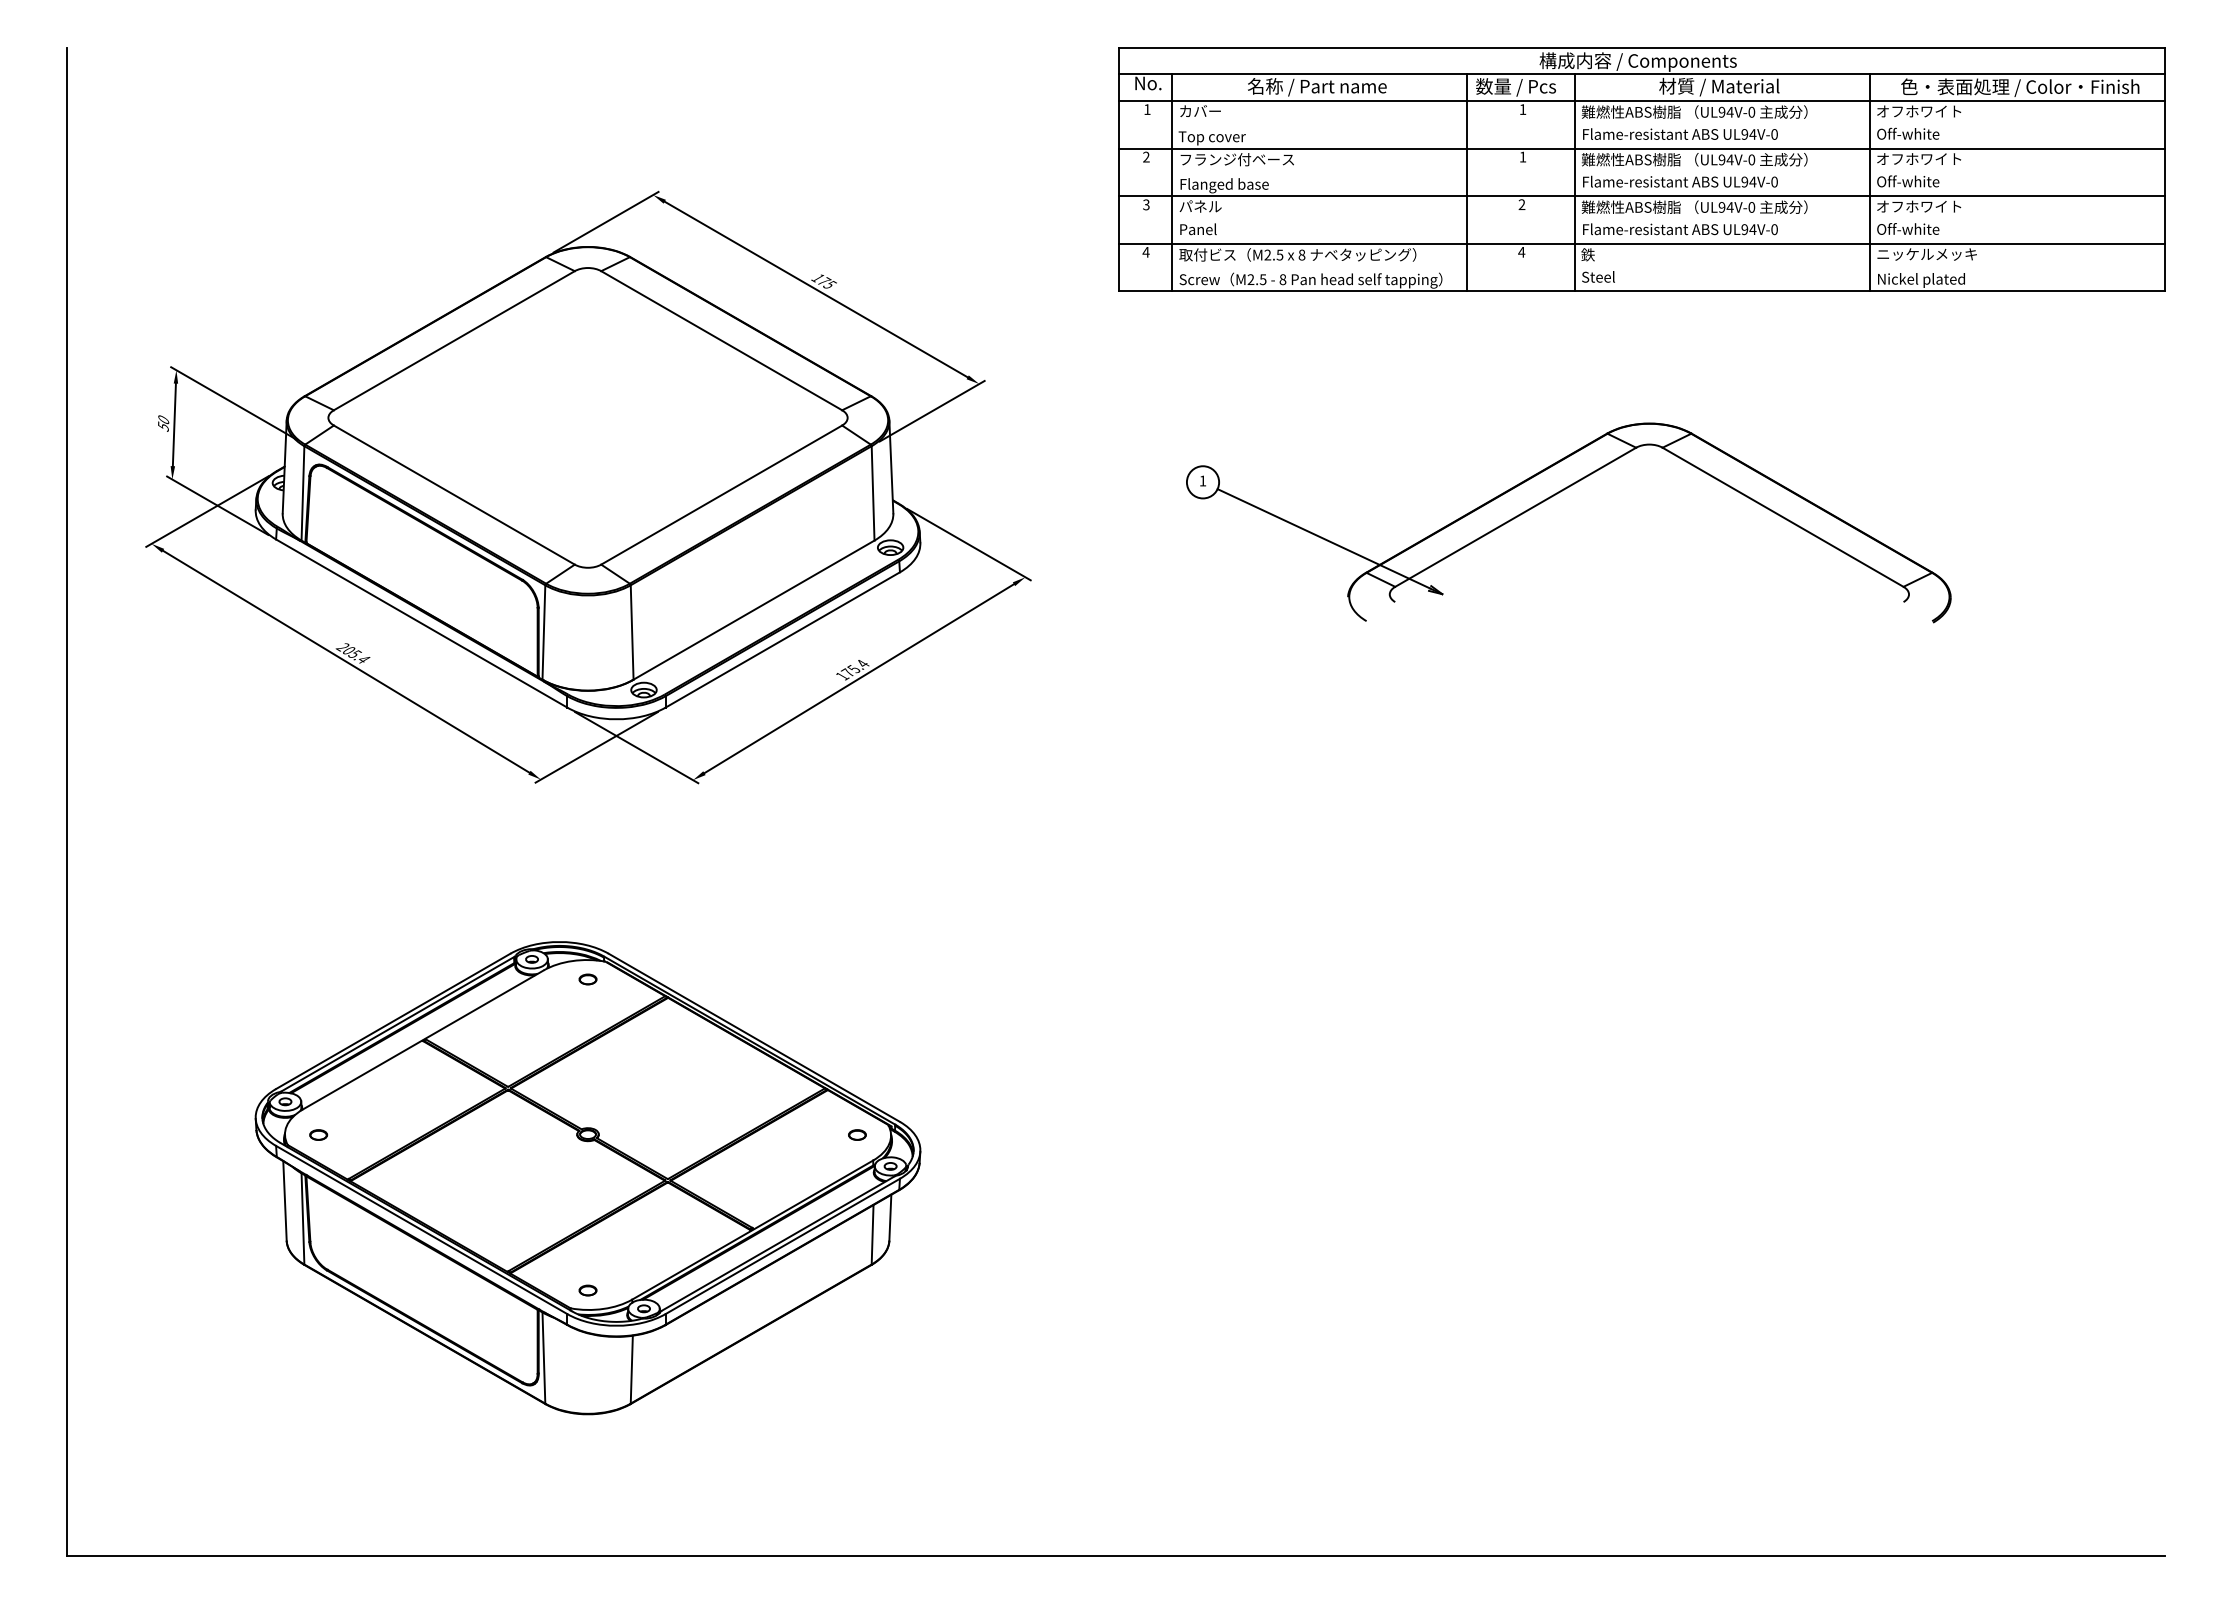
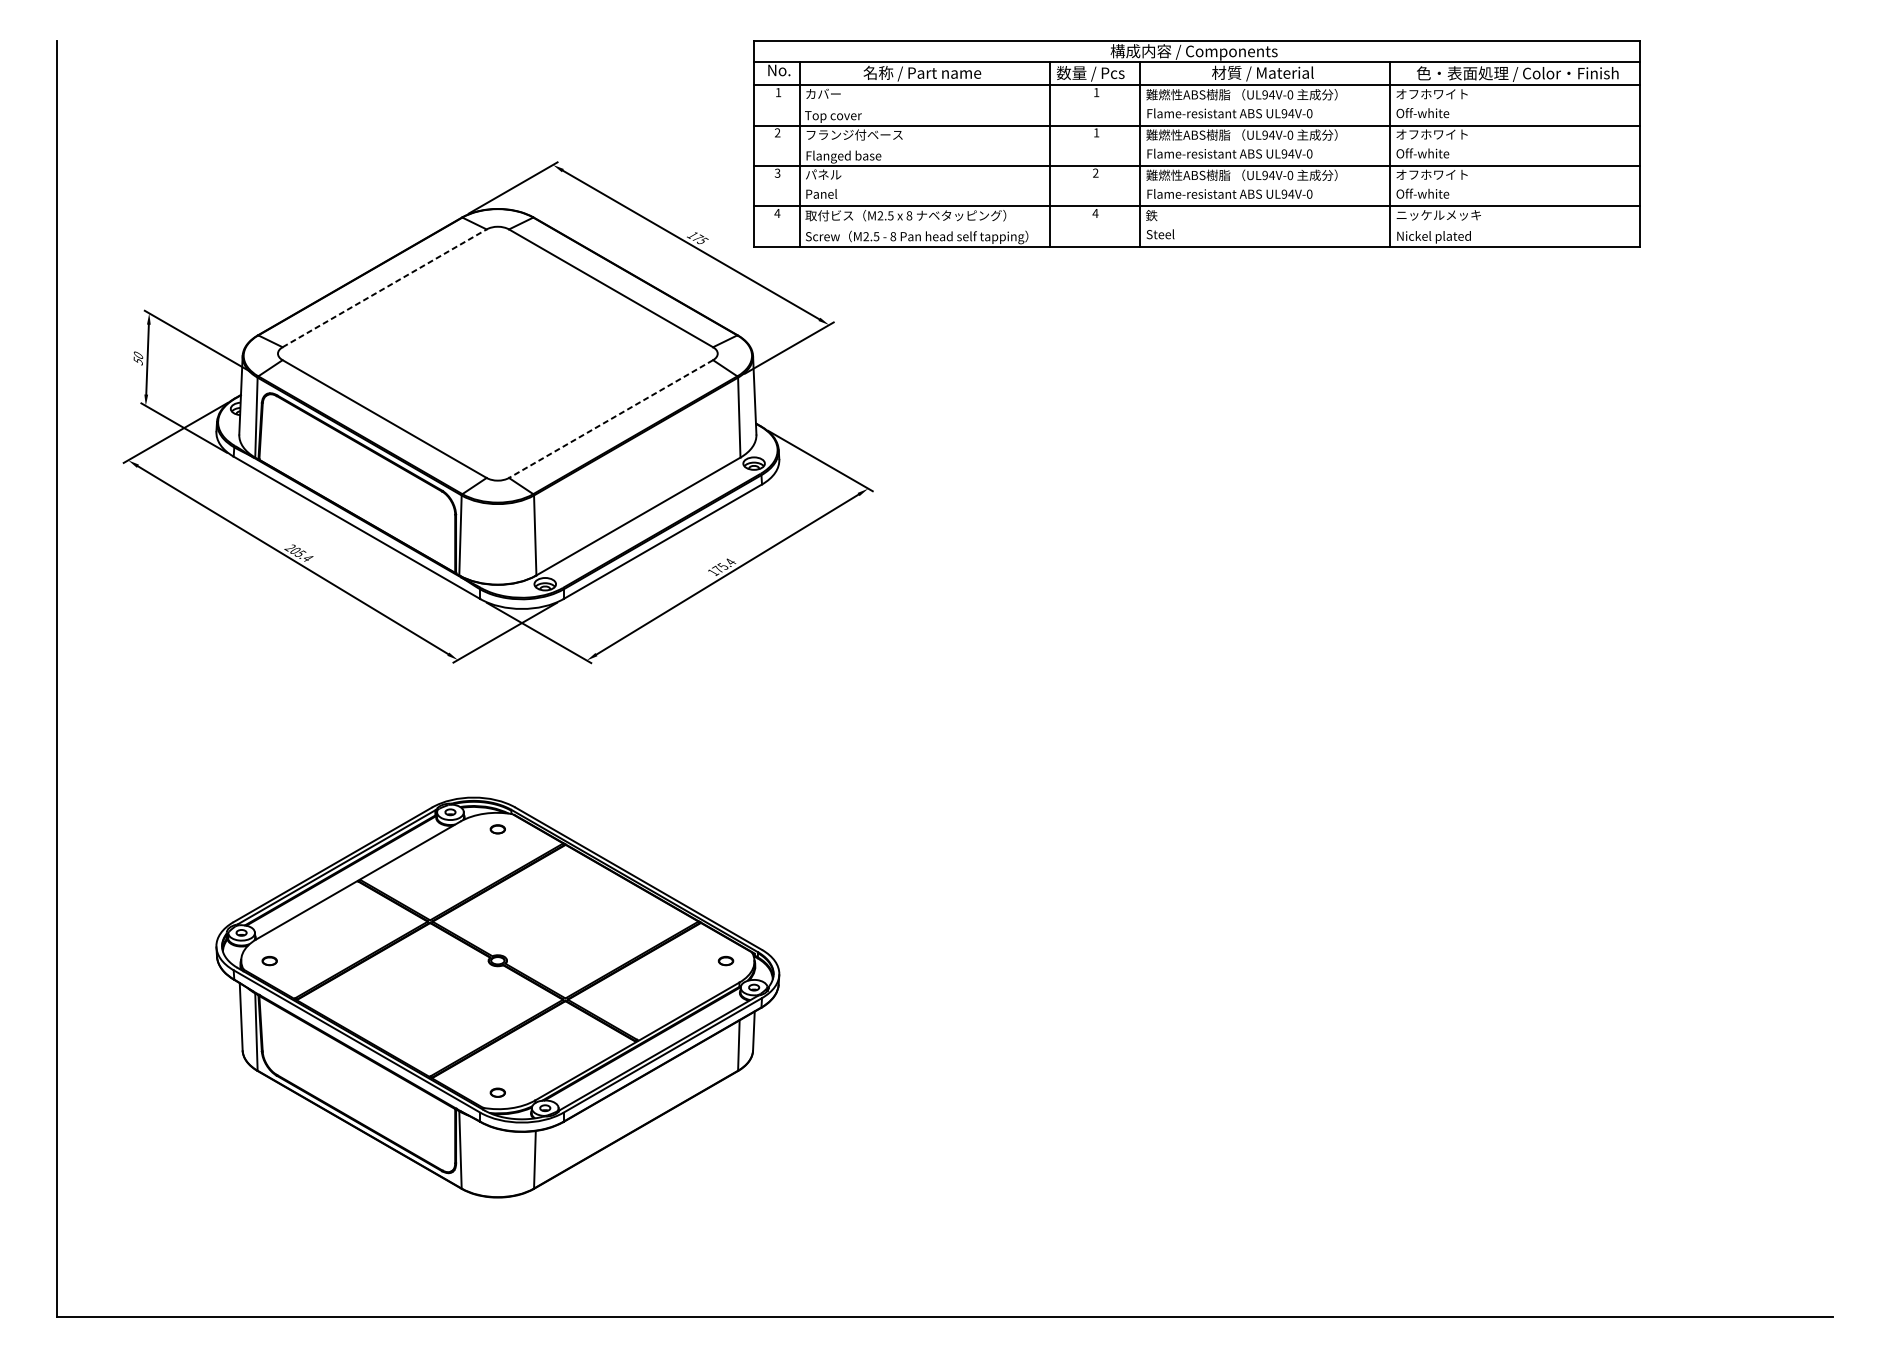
part: (1641, 169) -> (1196, 143), moved
line: (454, 340) -> (384, 288), solid -> dashed
line: (721, 495) -> (610, 419), solid -> dashed
part: (1552, 497) -> (1314, 421), removed

